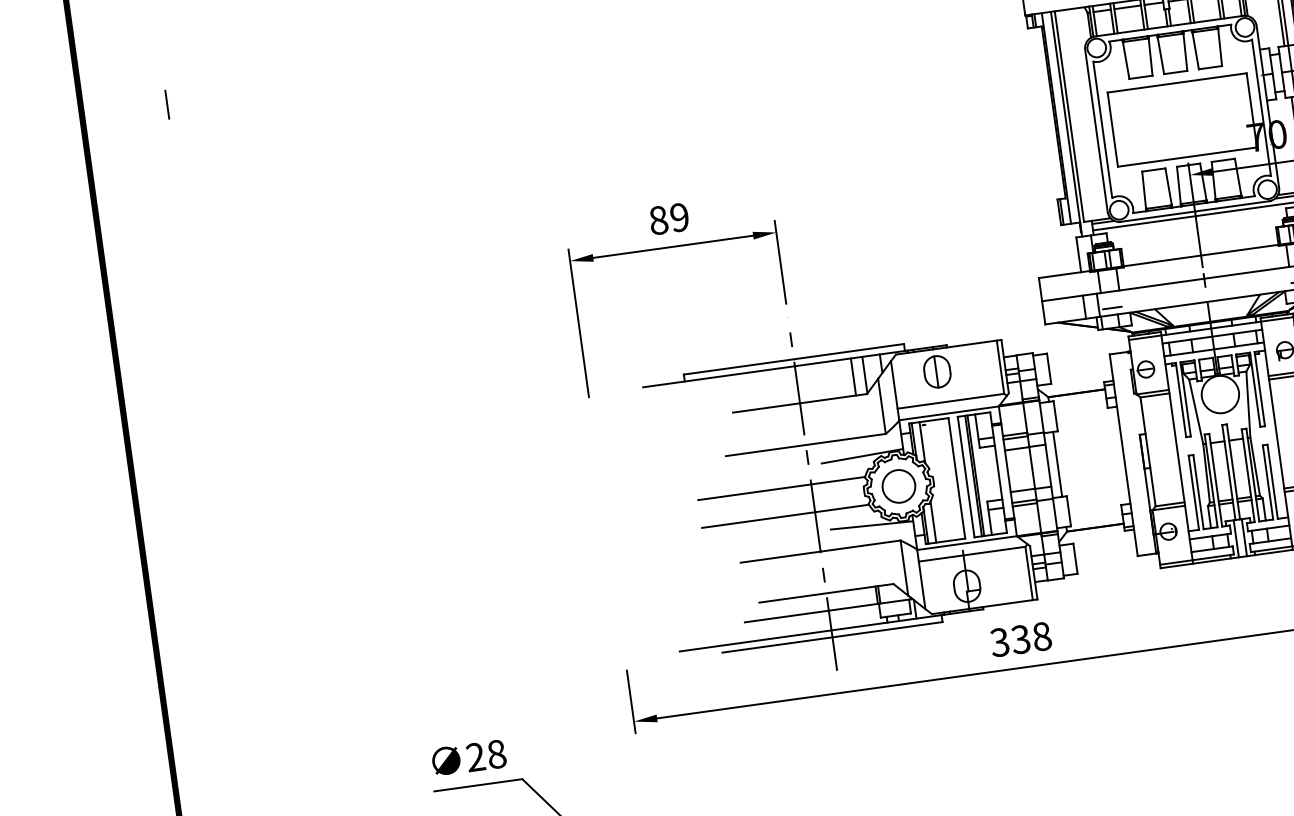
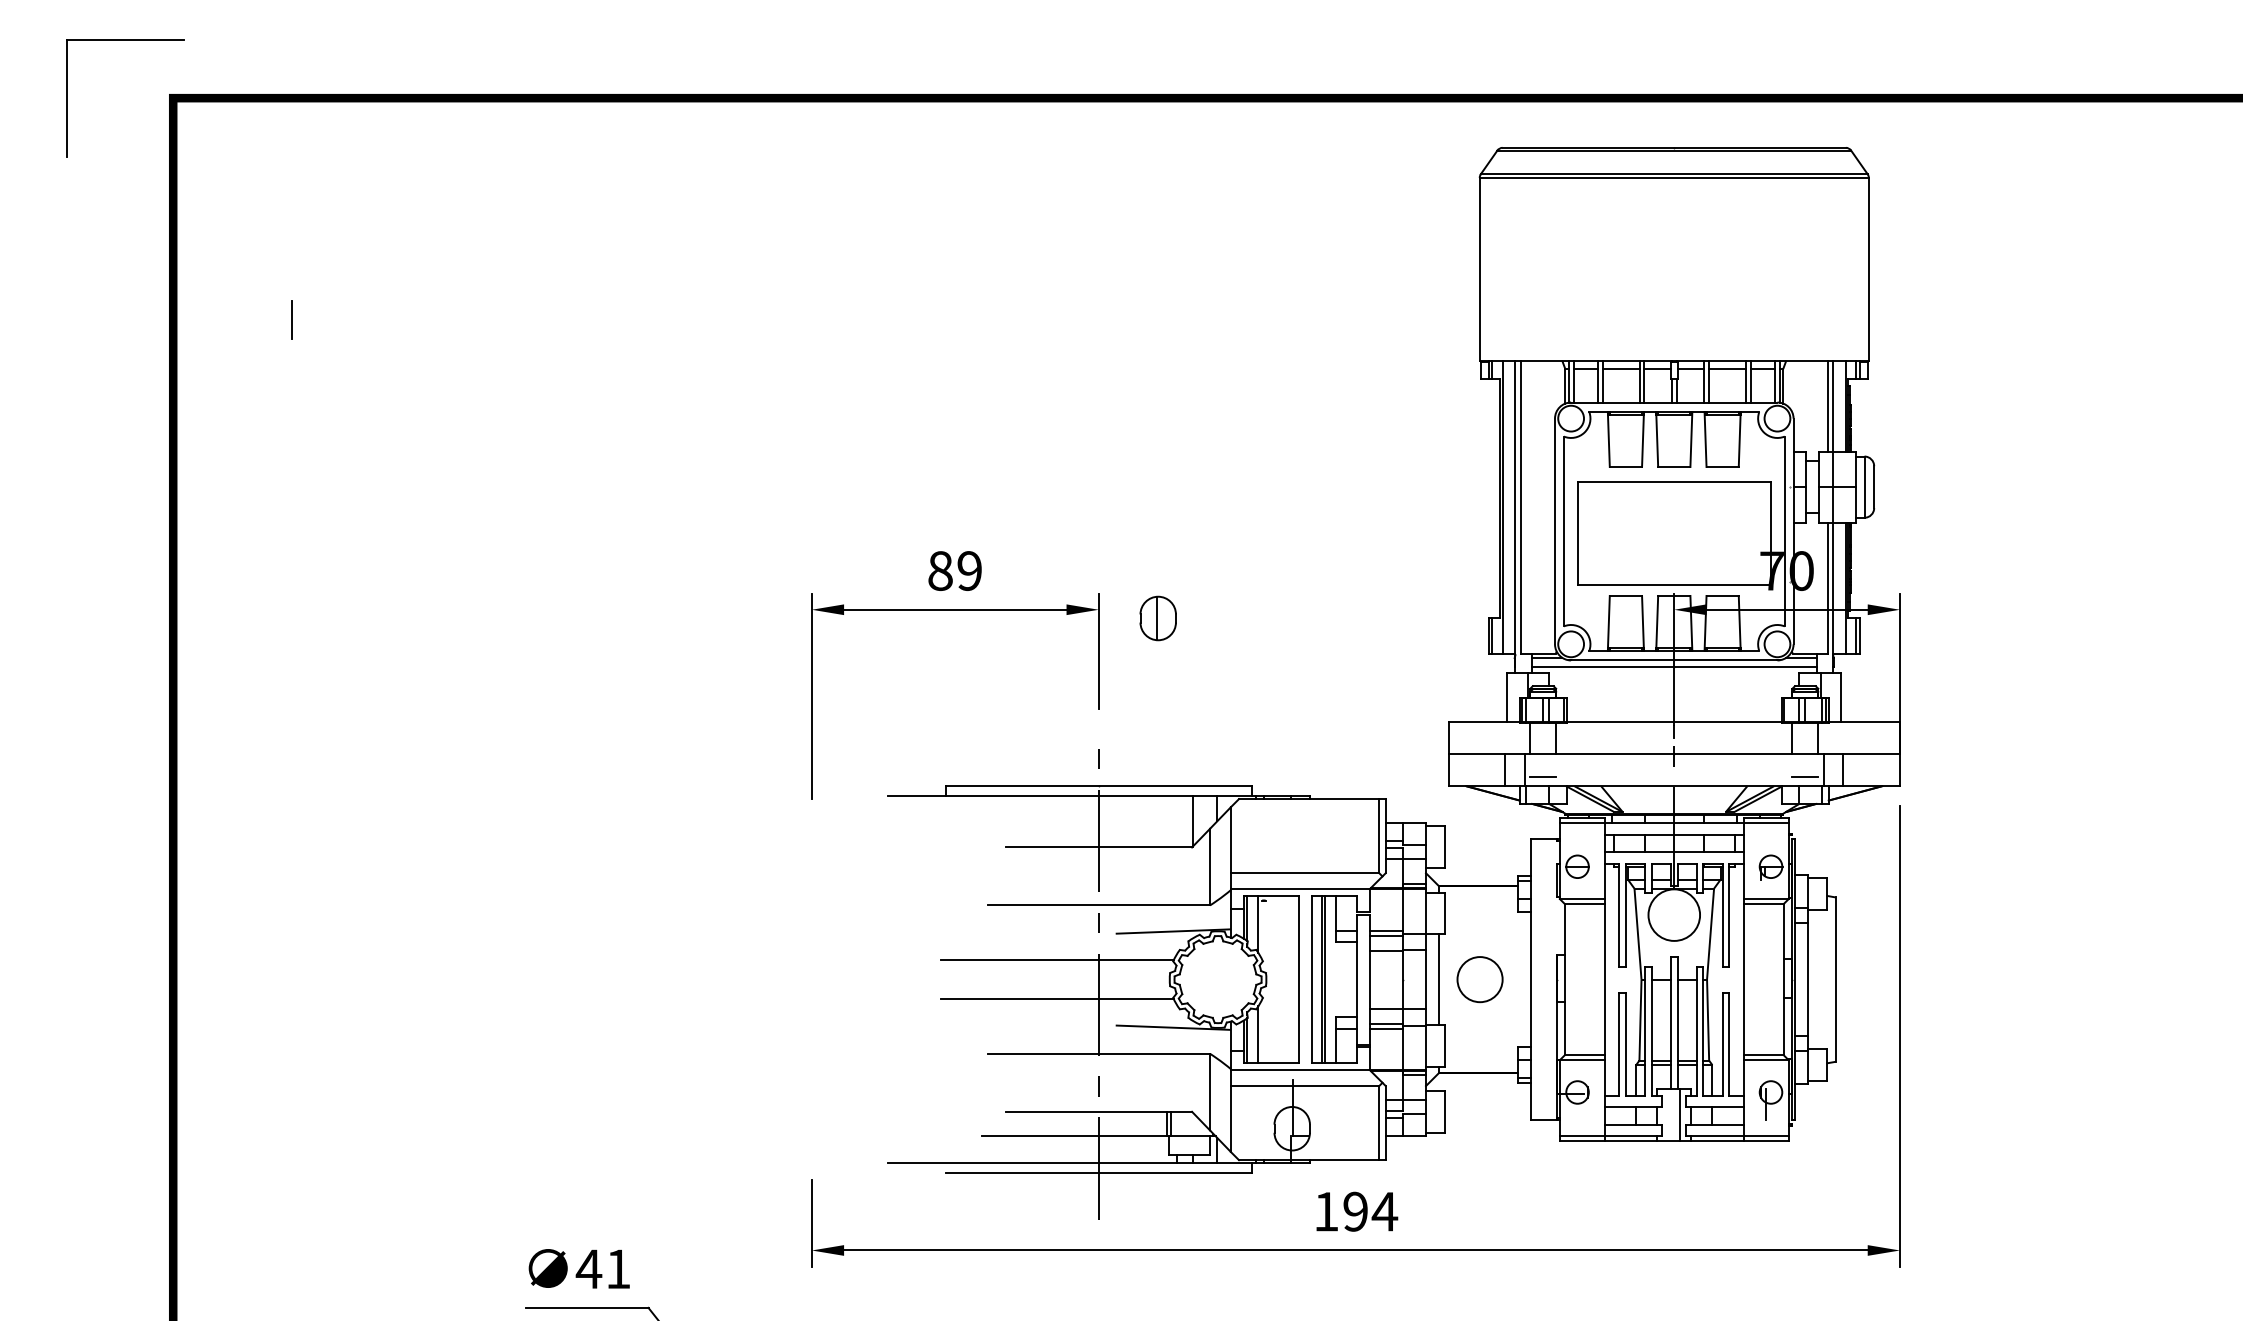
part: (936, 371) -> (1157, 618), moved
line: (853, 376) -> (1176, 821), removed
circle: (898, 486) -> (1479, 979), moved
line: (1236, 538) -> (1668, 1114), removed
text: (1020, 639) -> (1355, 1211), 338 -> 194
text: (485, 756) -> (602, 1269), 28 -> 41

